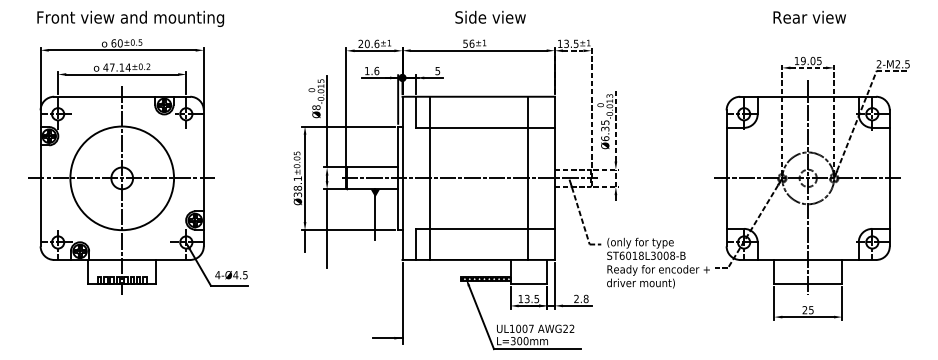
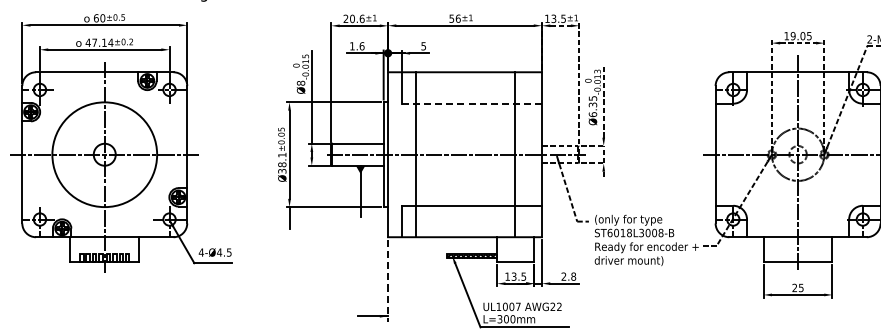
line: (485, 127) -> (471, 103), solid -> dashed
line: (327, 228) -> (312, 205), removed
line: (402, 303) -> (388, 281), solid -> dashed

